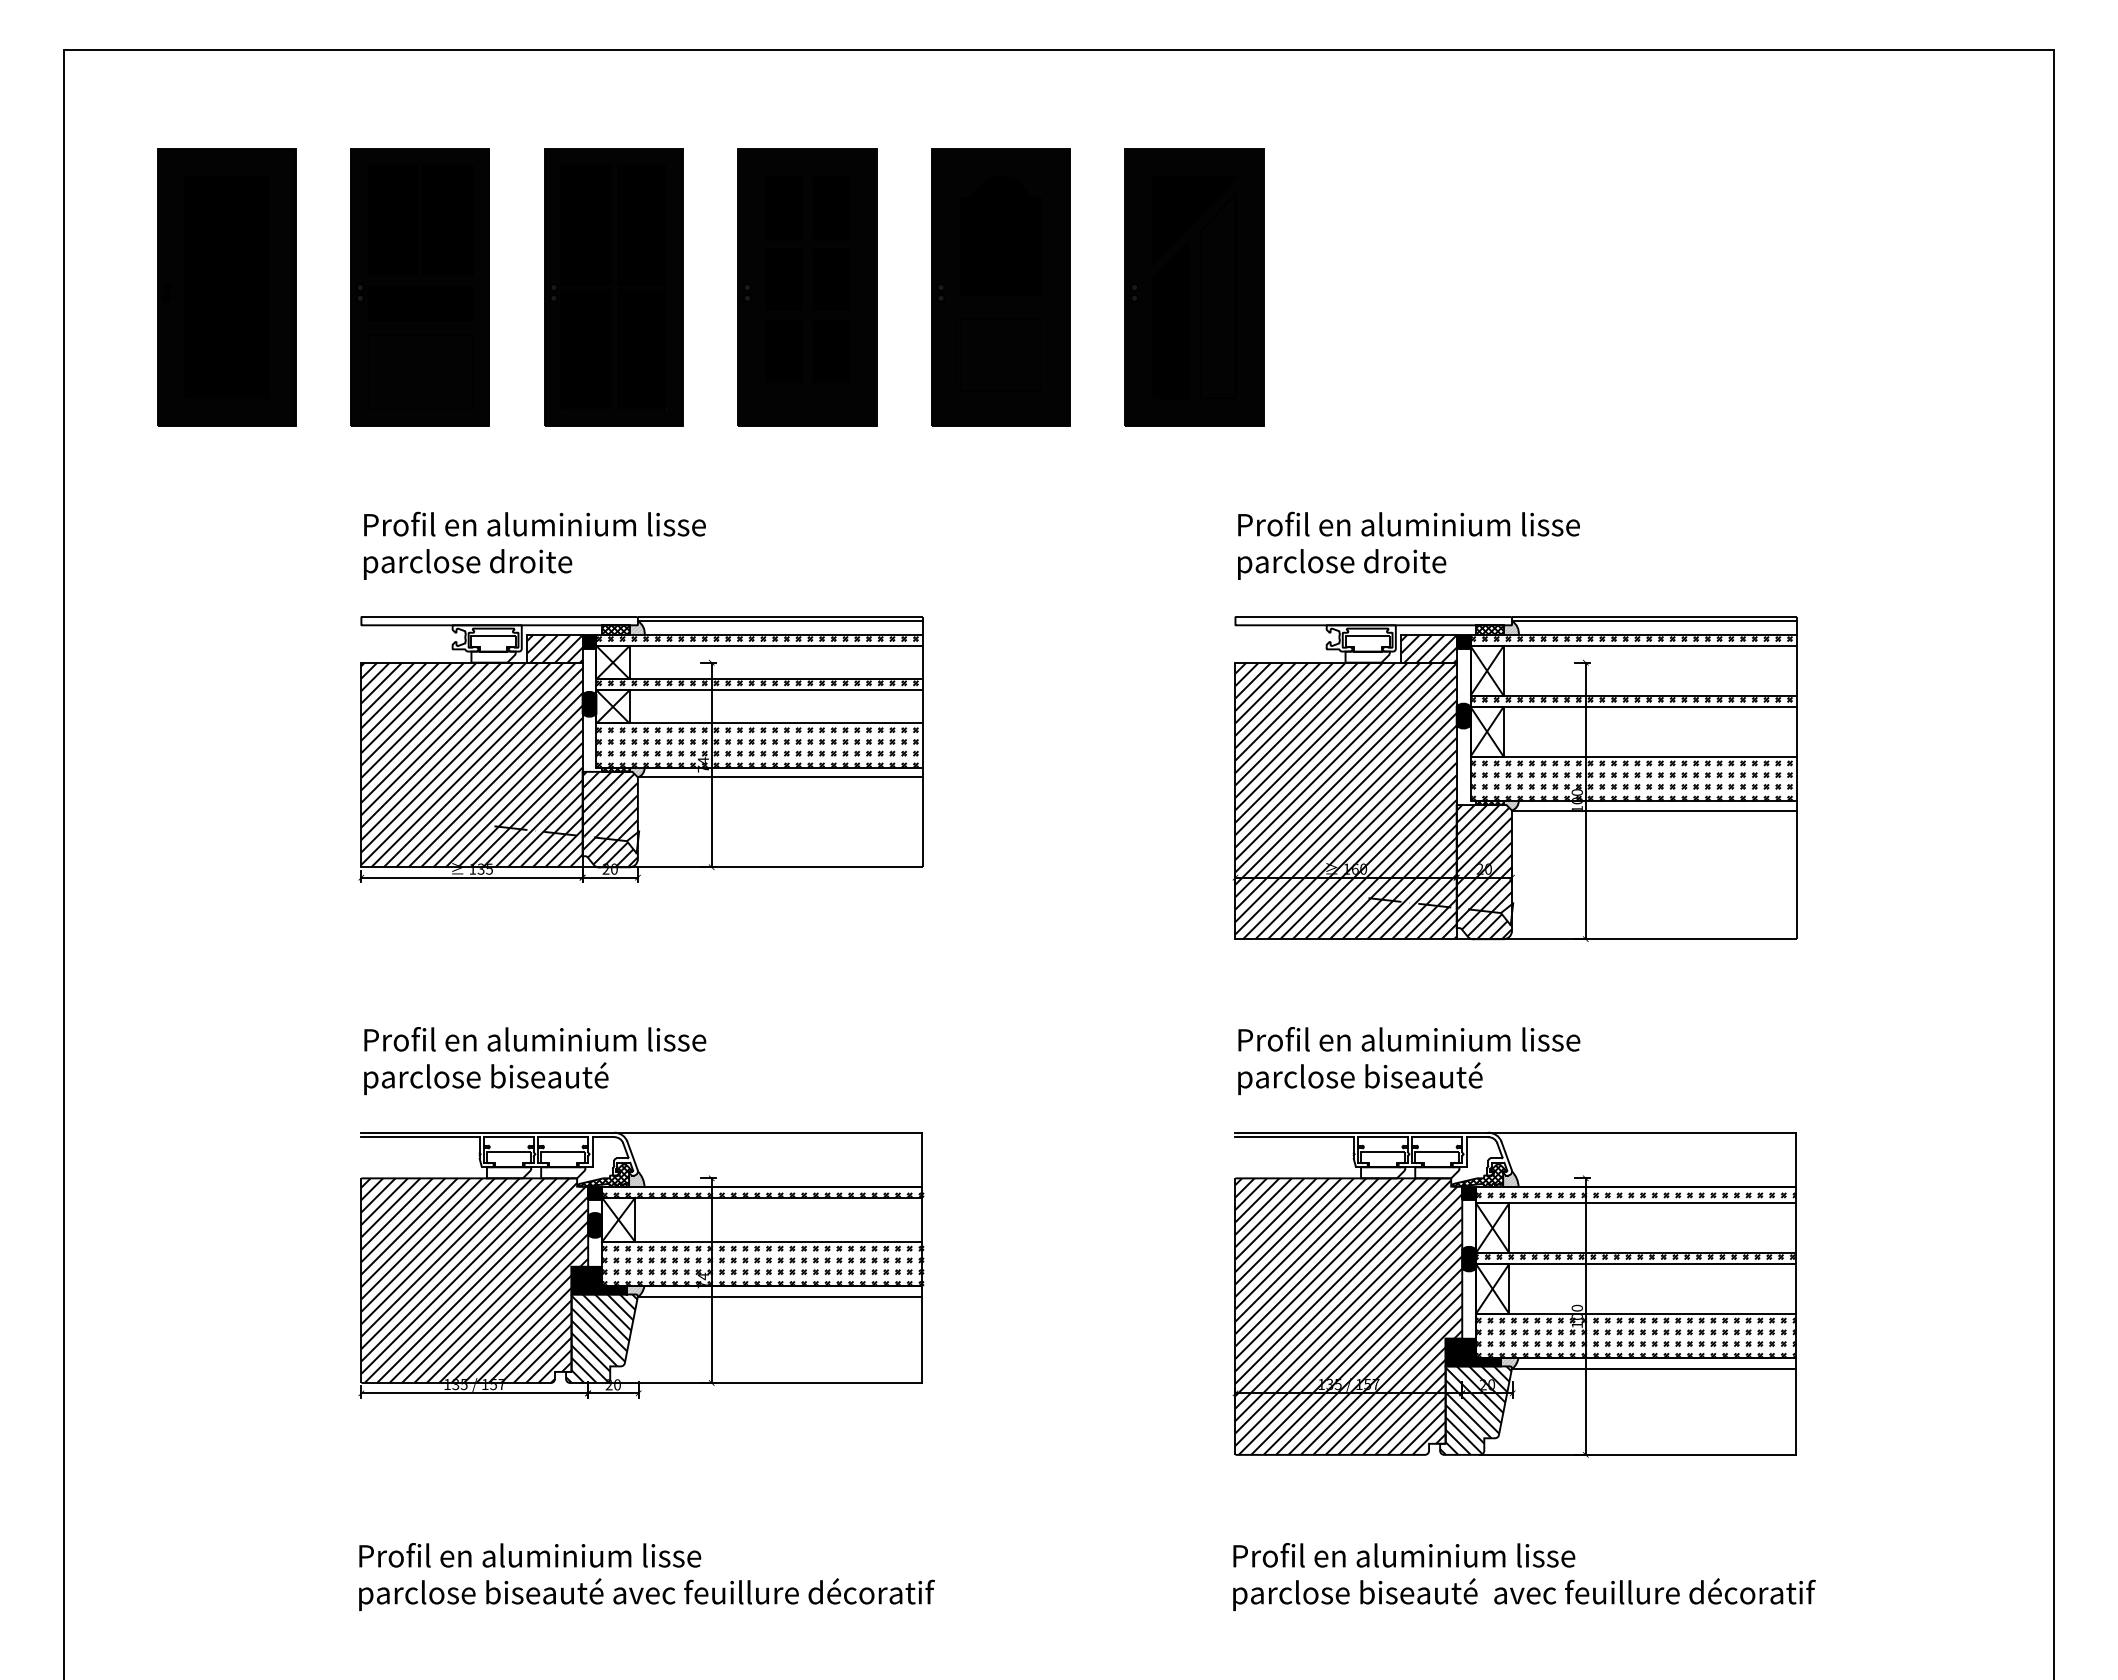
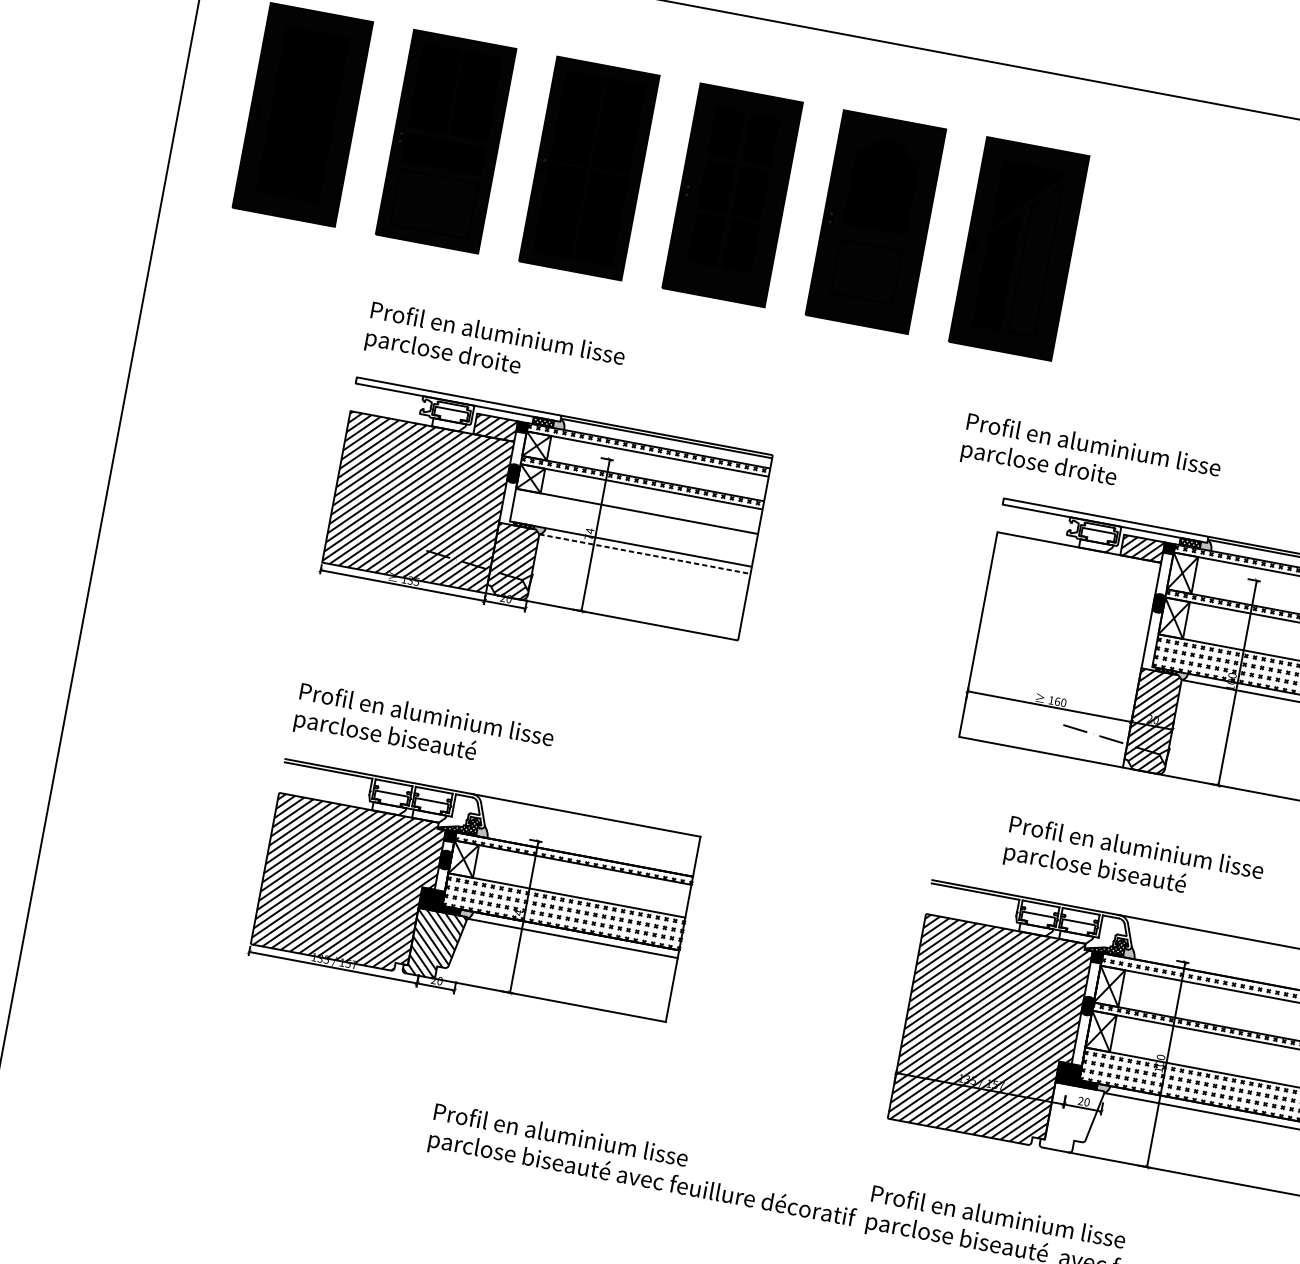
text: (1408, 545) -> (1090, 459), moved
hatch: (757, 747) -> (631, 528), removed
line: (780, 777) -> (644, 554), solid -> dashed
hatch: (1345, 800) -> (1059, 649), removed
text: (1409, 1061) -> (1133, 863), moved
hatch: (1475, 1410) -> (1071, 1119), removed
text: (646, 1576) -> (644, 1166), moved

